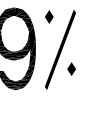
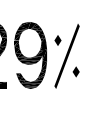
part: (48, 16) -> (57, 40), moved

